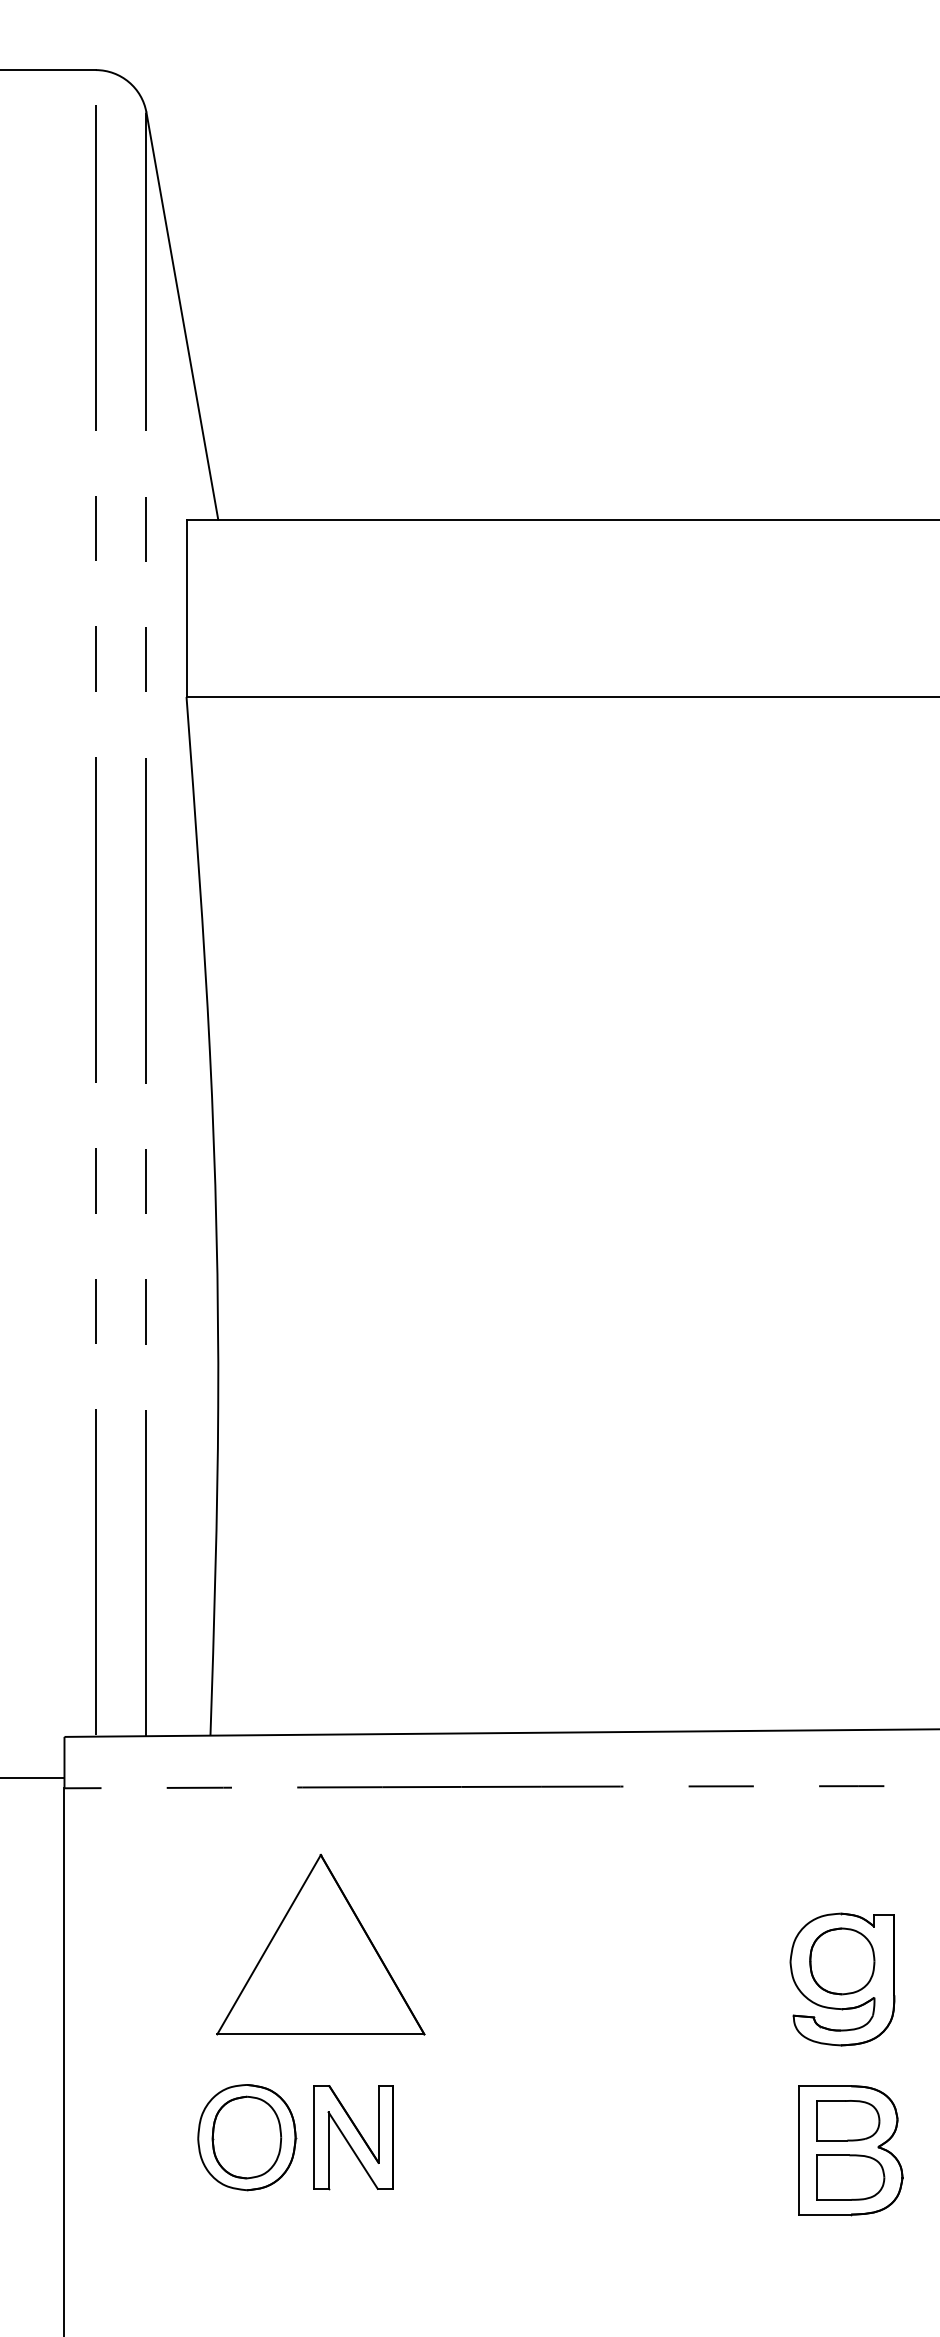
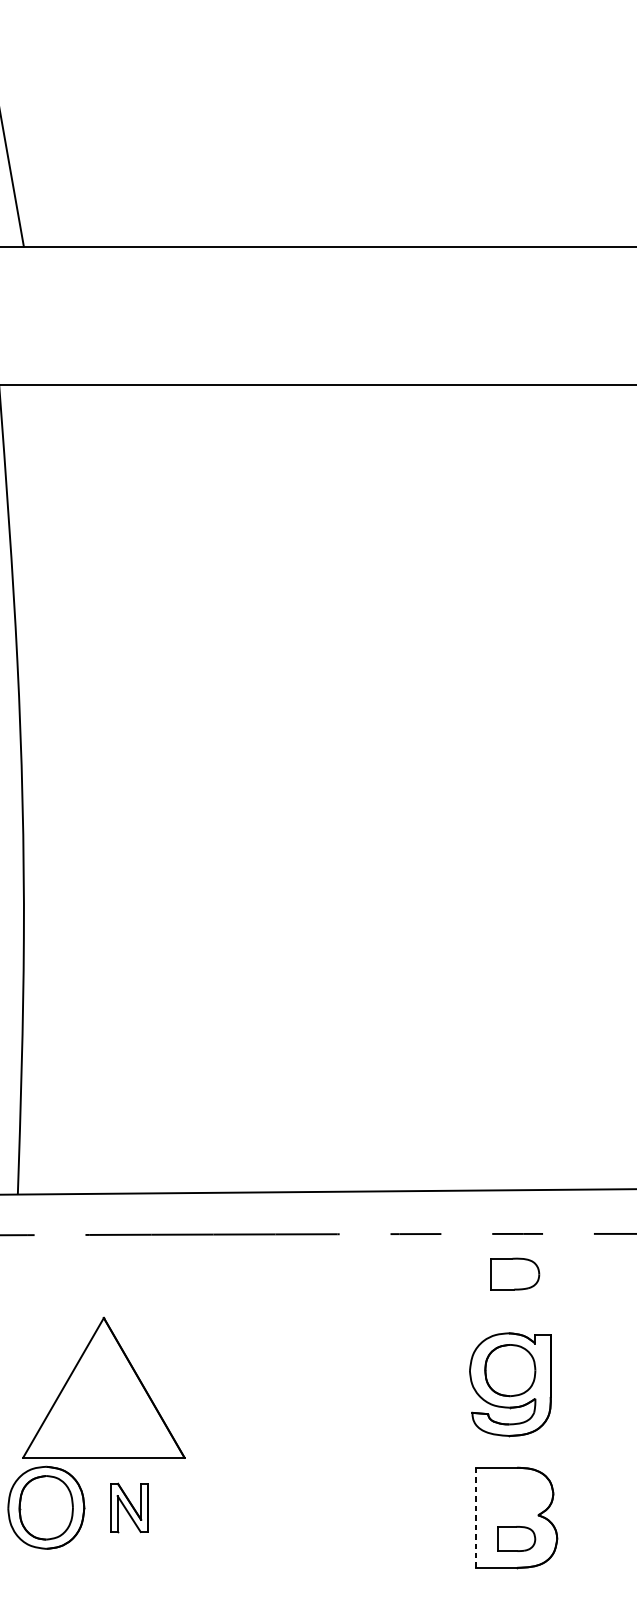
part: (320, 1944) -> (103, 1387), moved
part: (848, 2120) -> (515, 1273), moved
part: (353, 2137) -> (129, 1507), size x0.6
line: (798, 2149) -> (476, 1517), solid -> dashed
part: (850, 2177) -> (516, 1538), size x0.7

